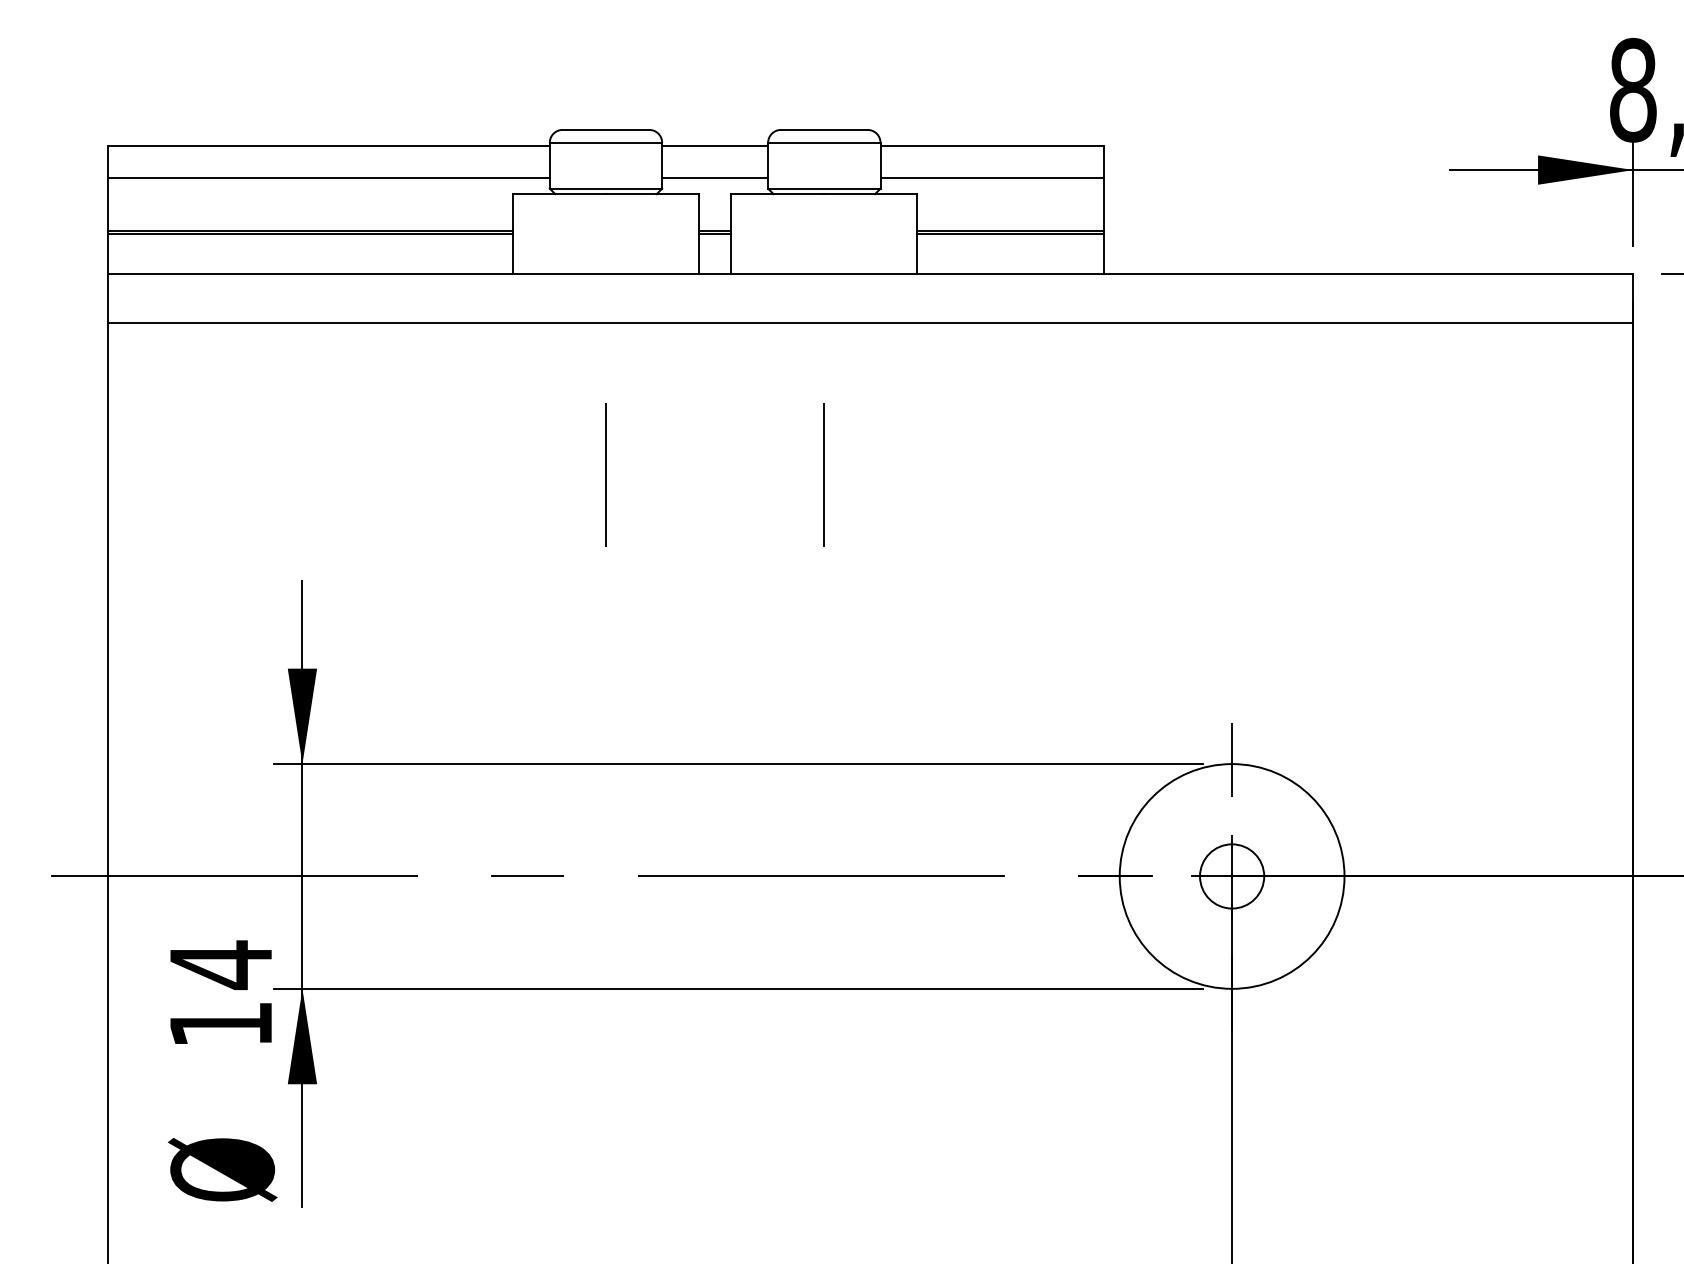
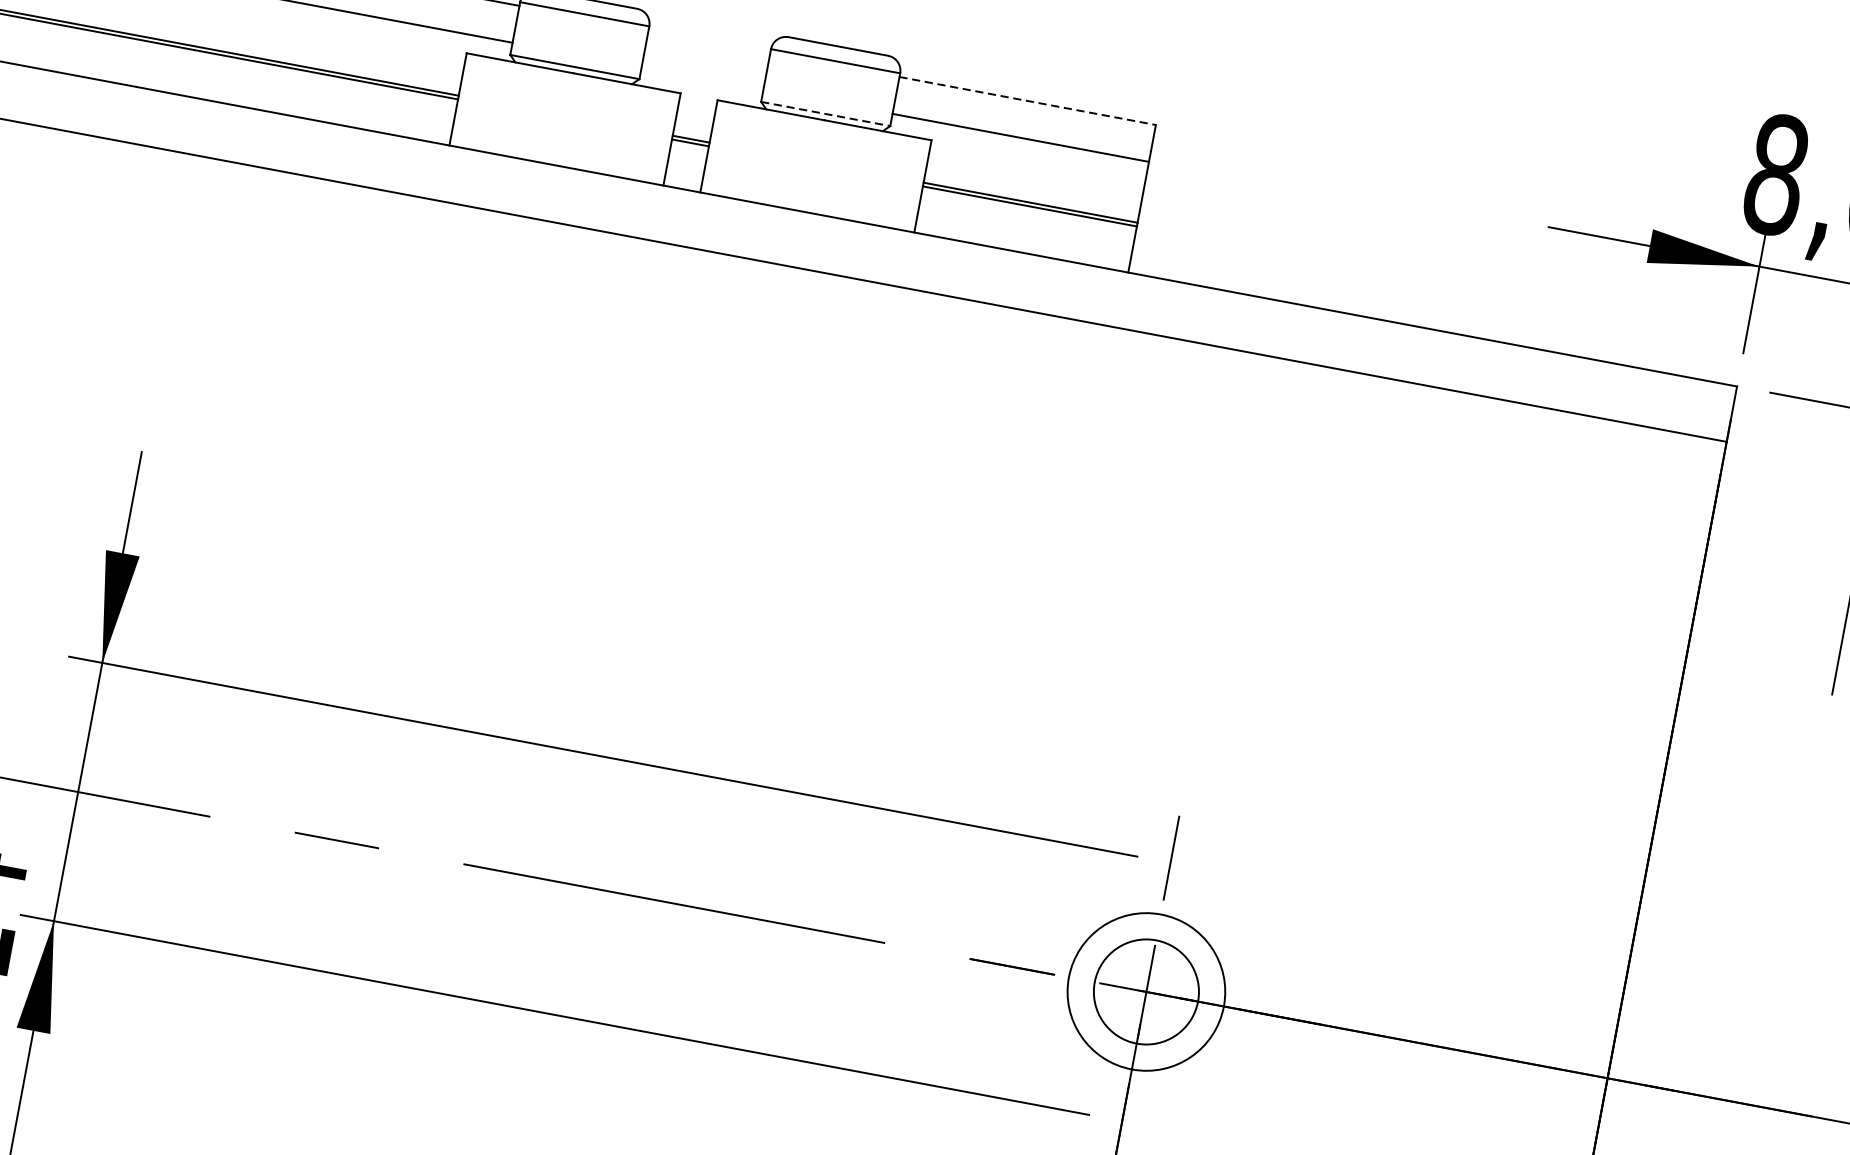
line: (715, 145) -> (709, 40), removed
line: (992, 145) -> (1028, 100), solid -> dashed
line: (715, 178) -> (702, 78), removed
line: (824, 188) -> (825, 113), solid -> dashed
line: (605, 474) -> (512, 395), removed
line: (824, 474) -> (764, 442), removed
circle: (1231, 876) -> (1145, 991), size x0.6
circle: (1232, 876) -> (1146, 992), size x1.4

